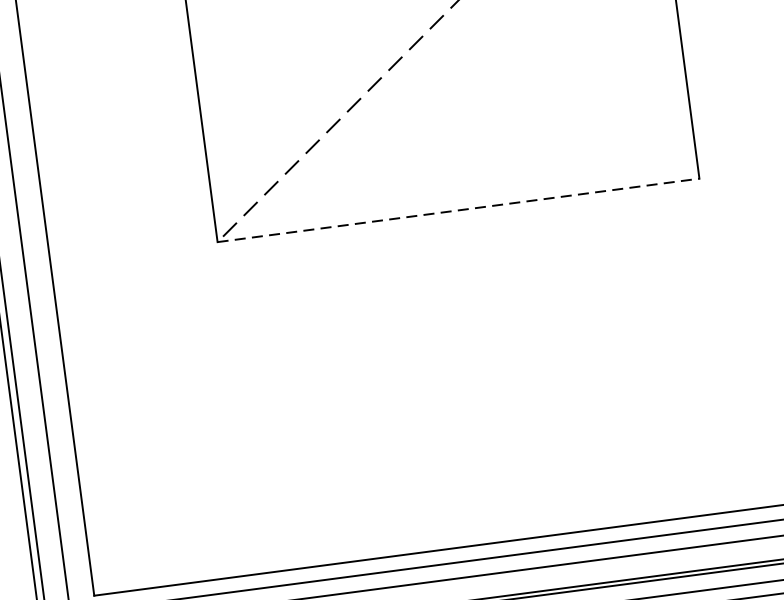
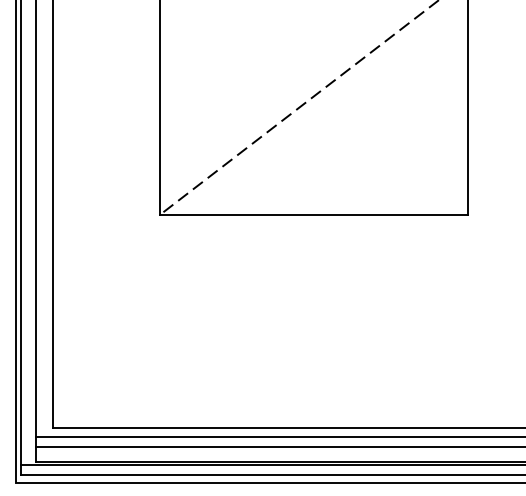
line: (459, 210) -> (314, 215), dashed -> solid

